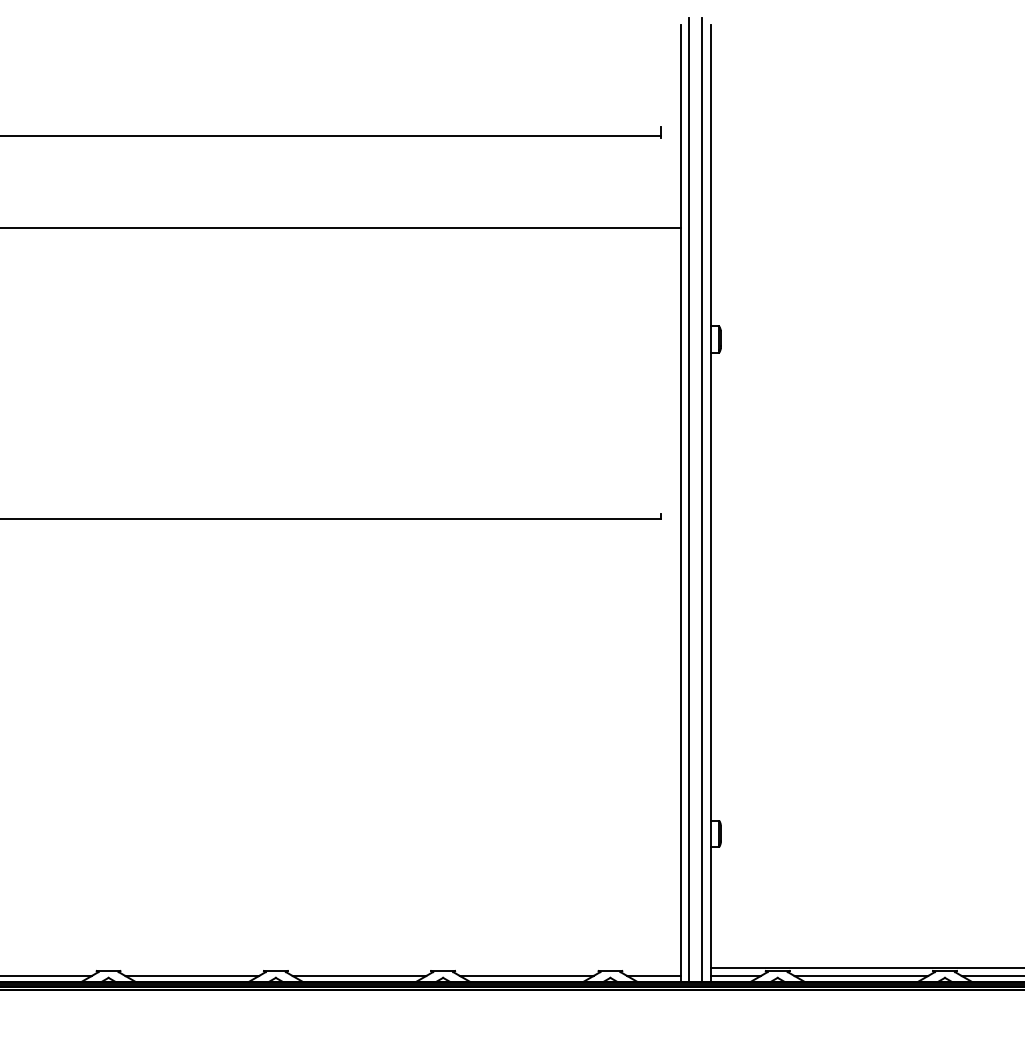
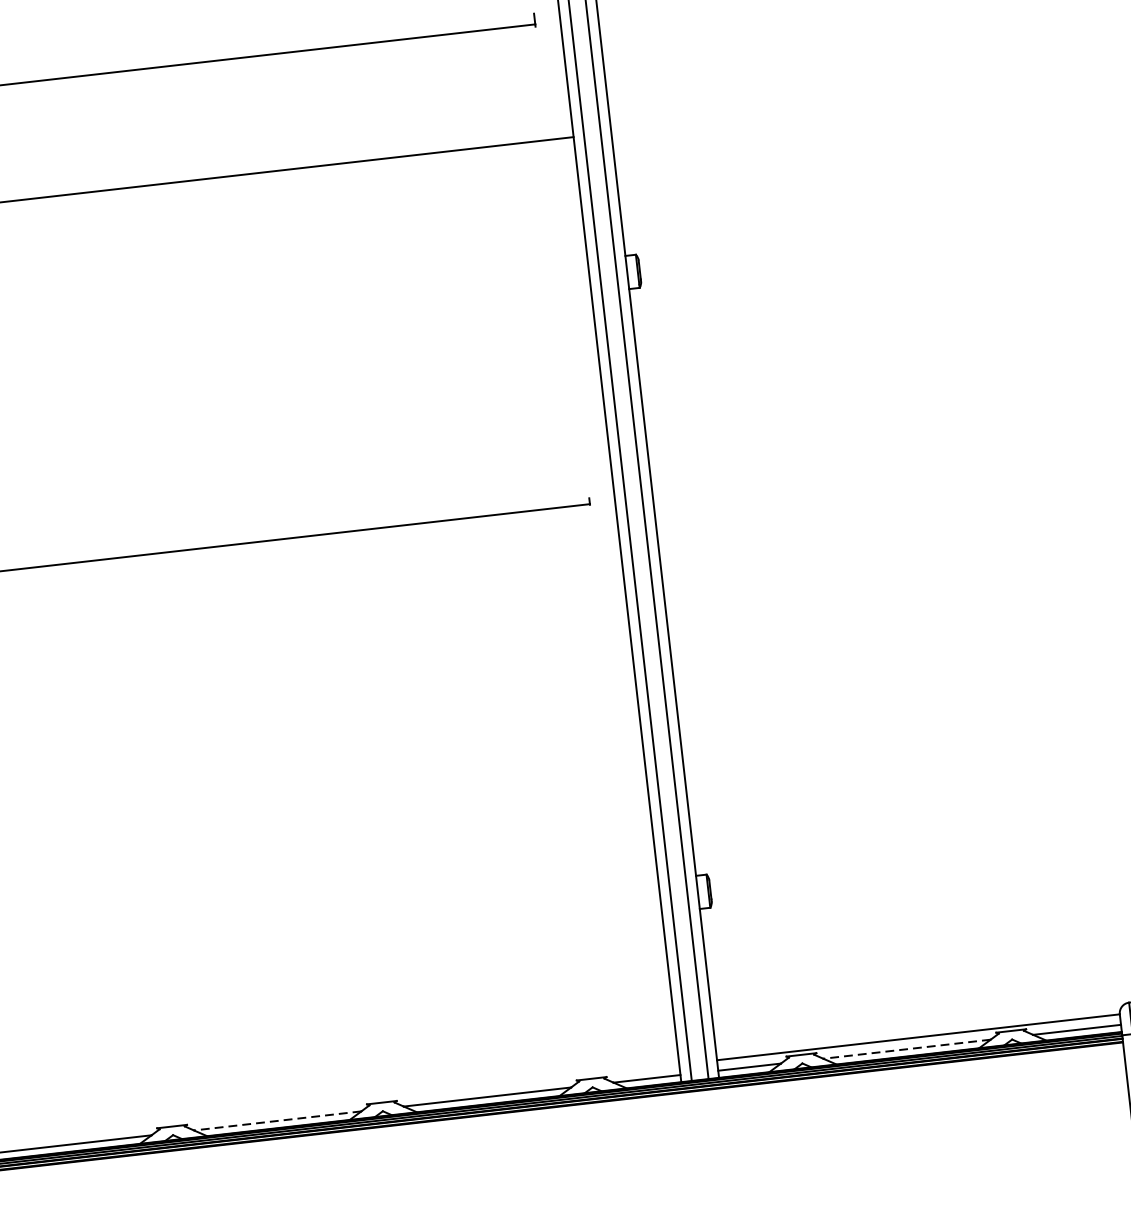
line: (359, 976) -> (277, 1121), solid -> dashed
line: (861, 976) -> (907, 1049), solid -> dashed

